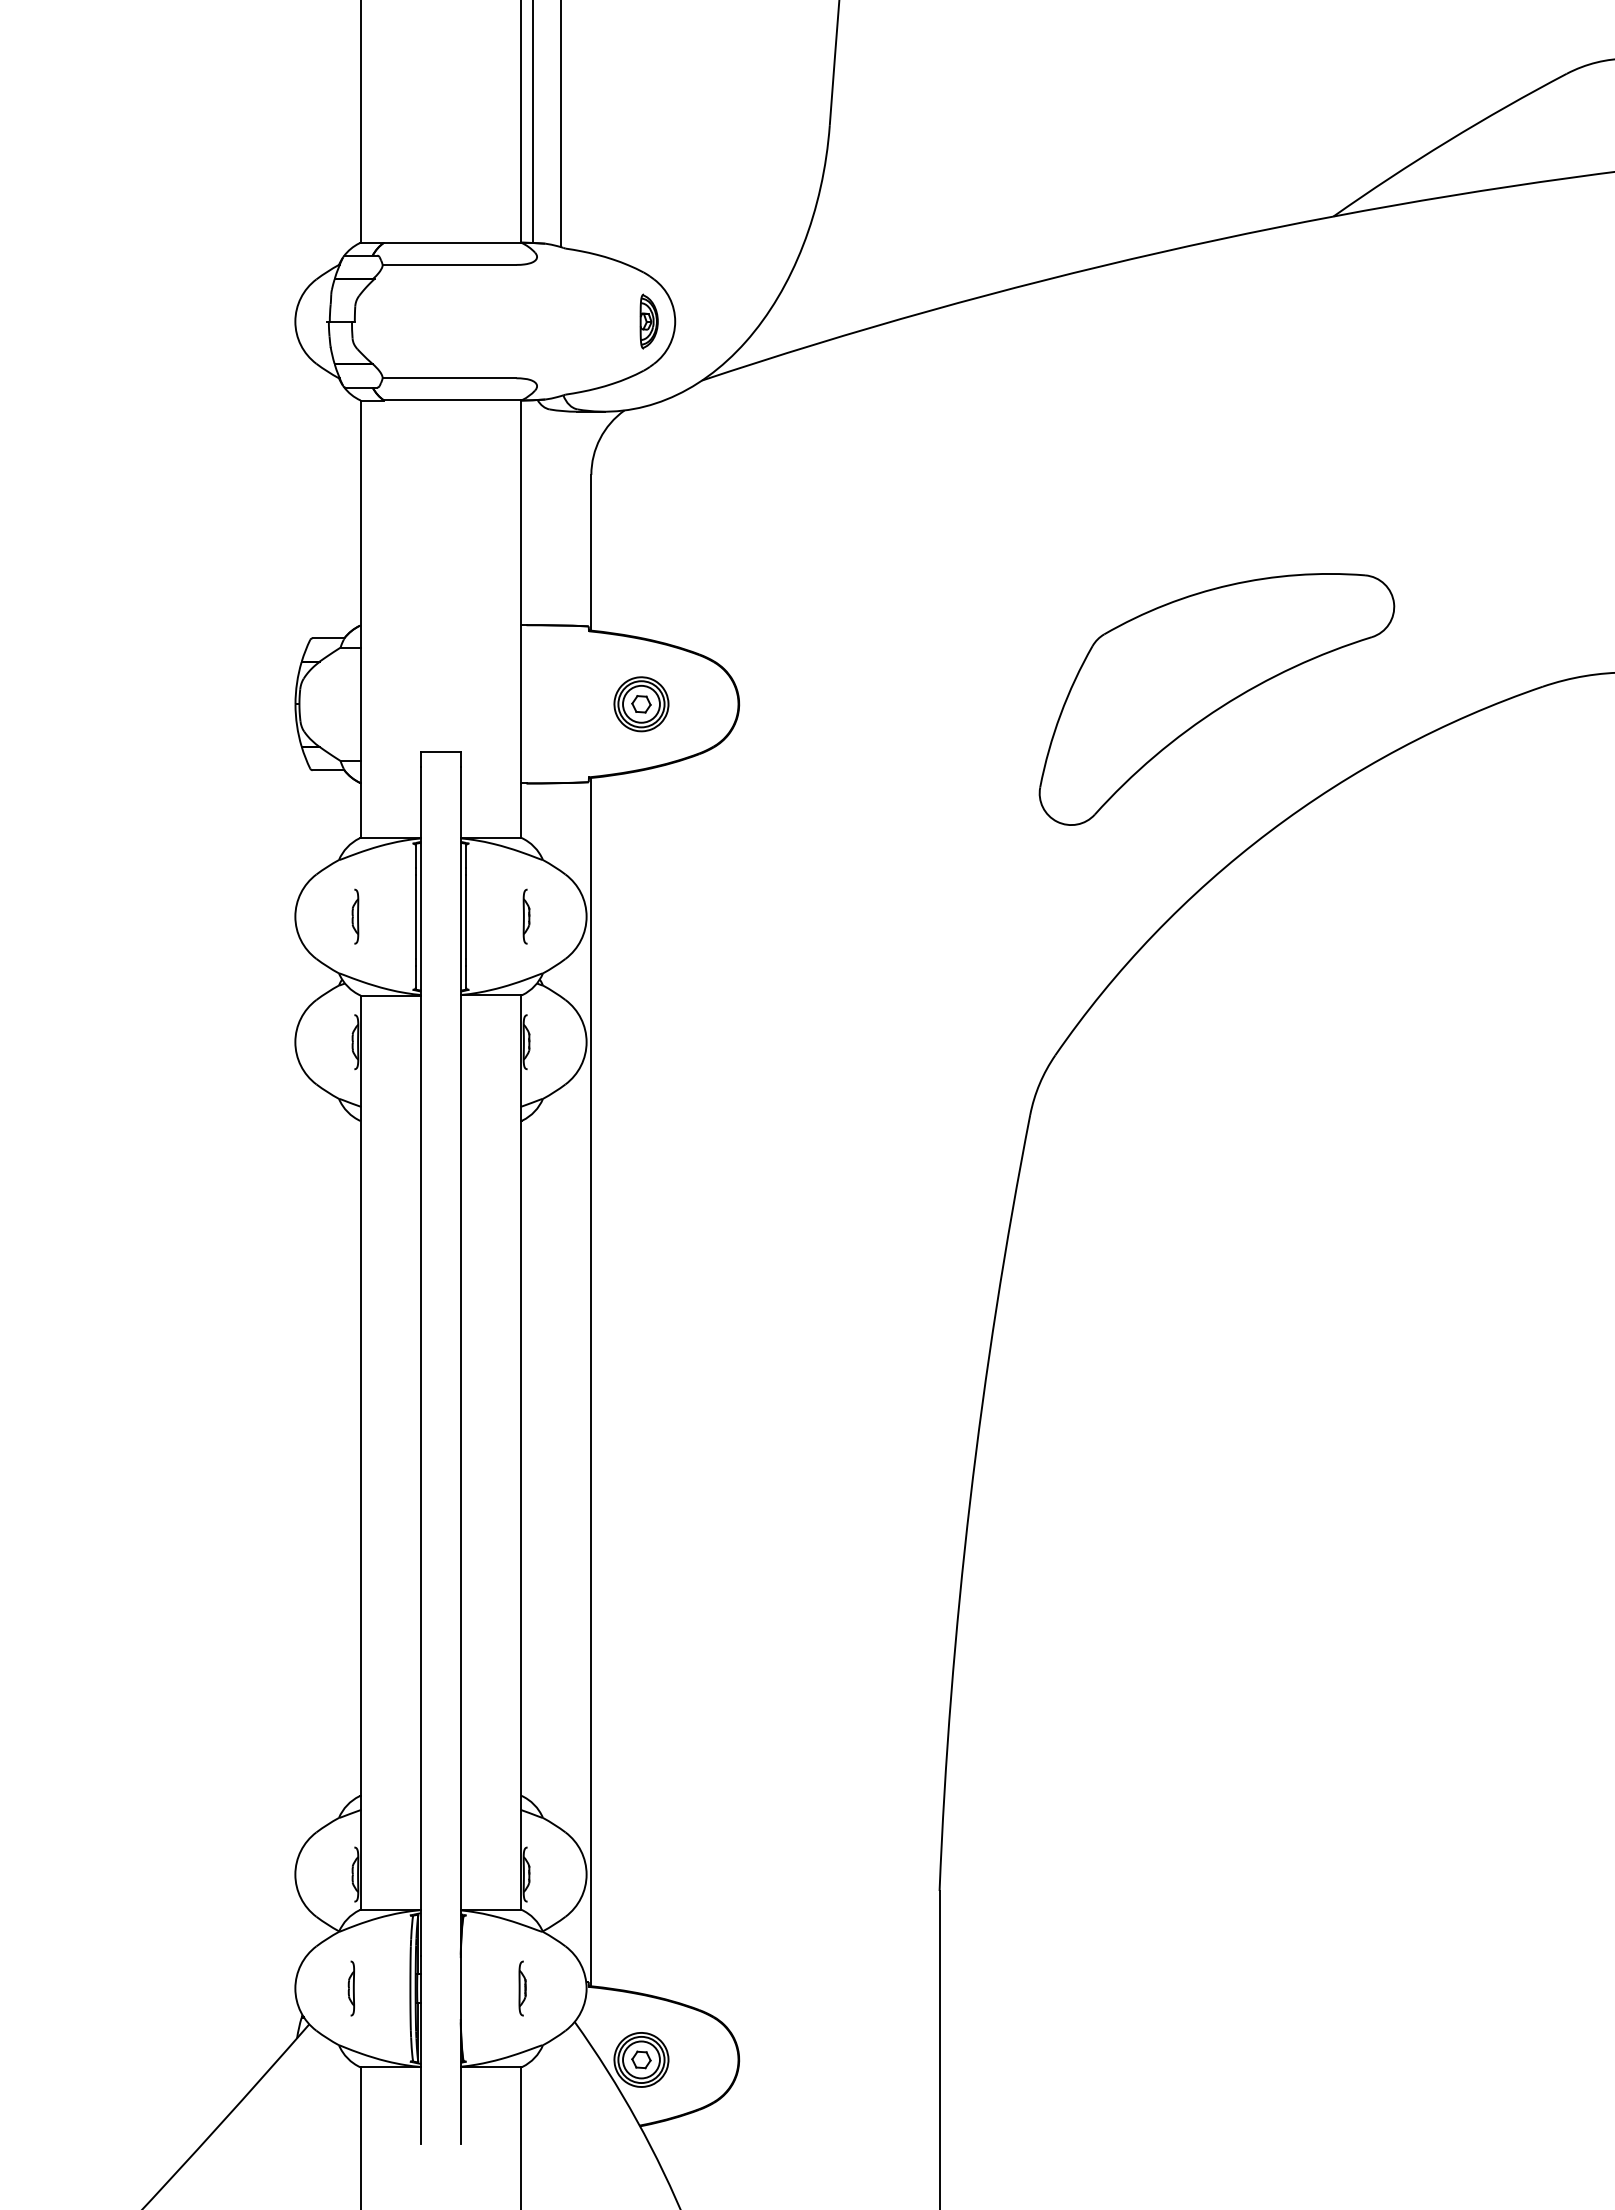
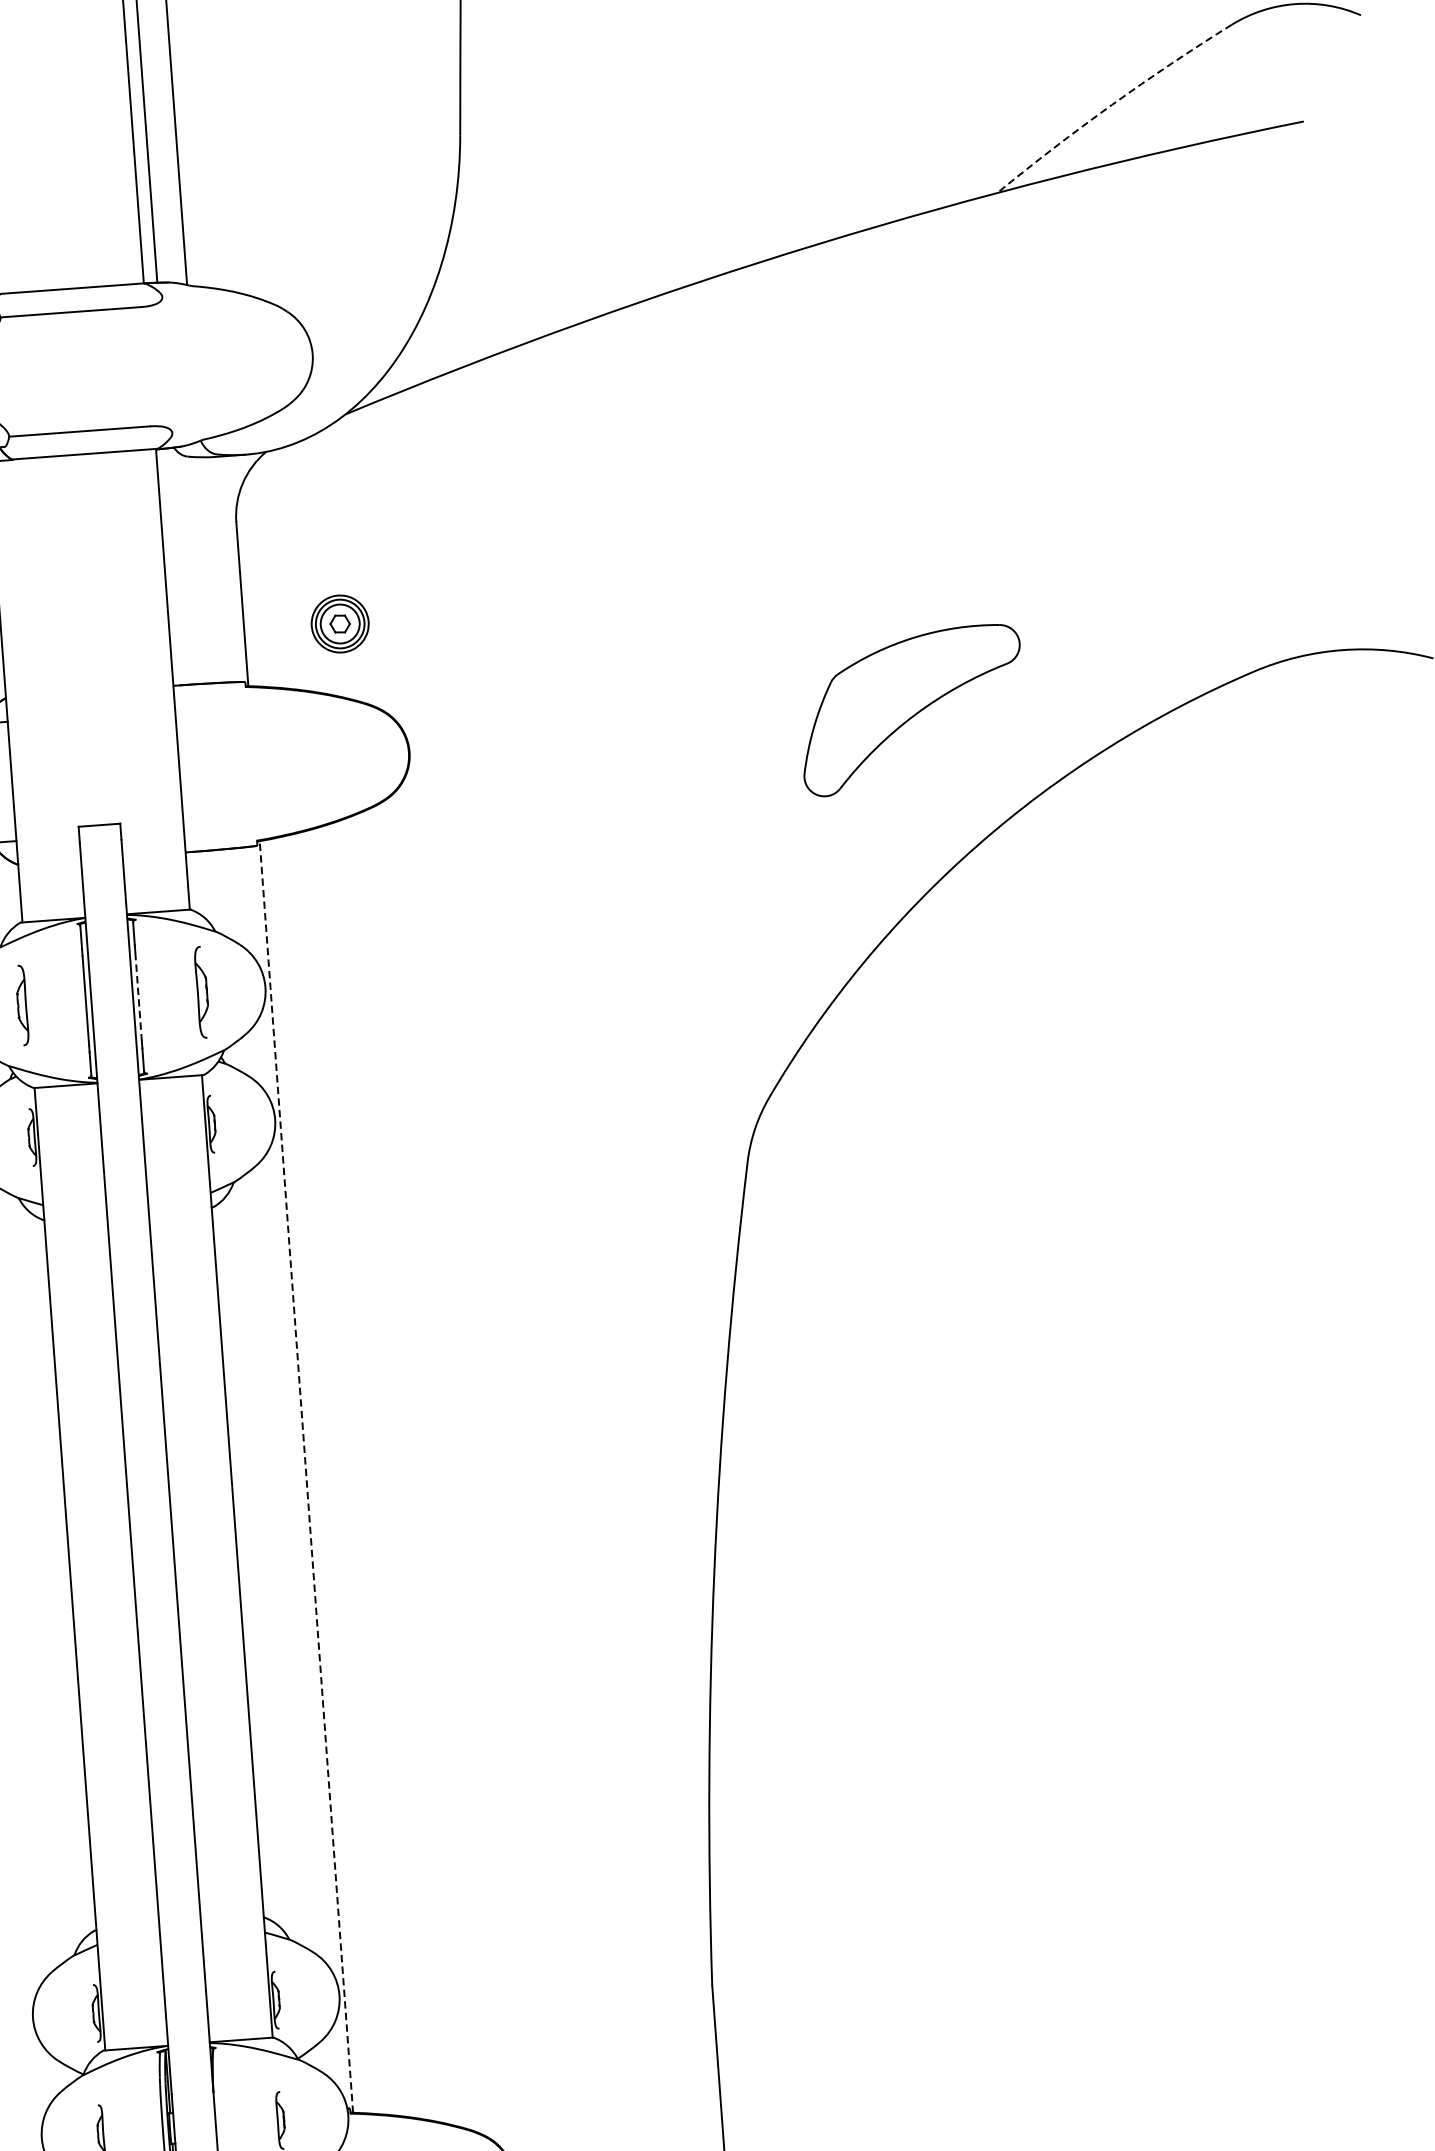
arc: (1447, 141) -> (1111, 105), solid -> dashed
part: (648, 321) -> (284, 356), removed
part: (1216, 699) -> (911, 710), size x0.6
part: (641, 704) -> (340, 624), moved
part: (355, 916) -> (22, 1005), size x1.4
line: (466, 916) -> (139, 996), solid -> dashed
part: (526, 916) -> (202, 991), size x1.6
line: (591, 1381) -> (306, 1476), solid -> dashed

